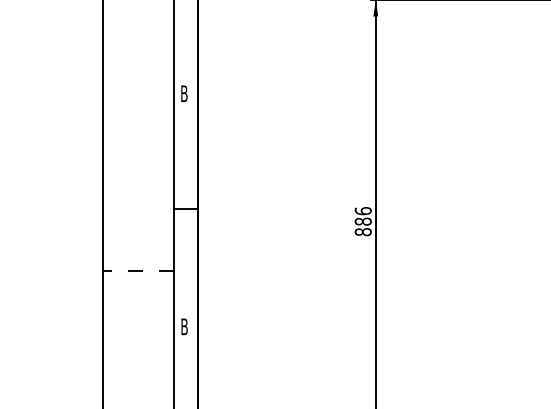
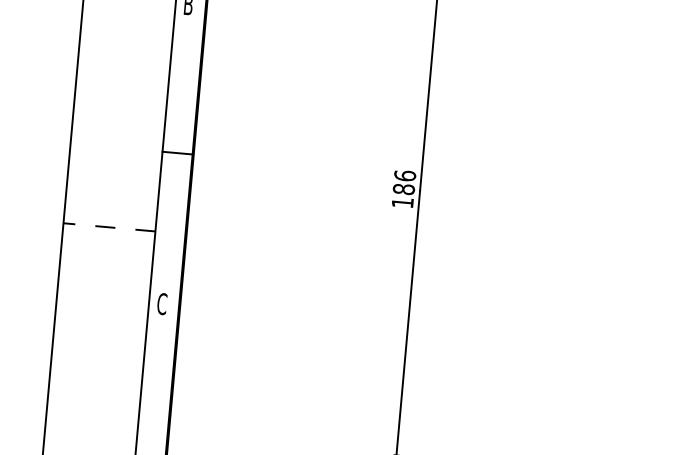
text: (362, 232) -> (401, 203), 886 -> 186
text: (184, 326) -> (162, 303), B -> C

